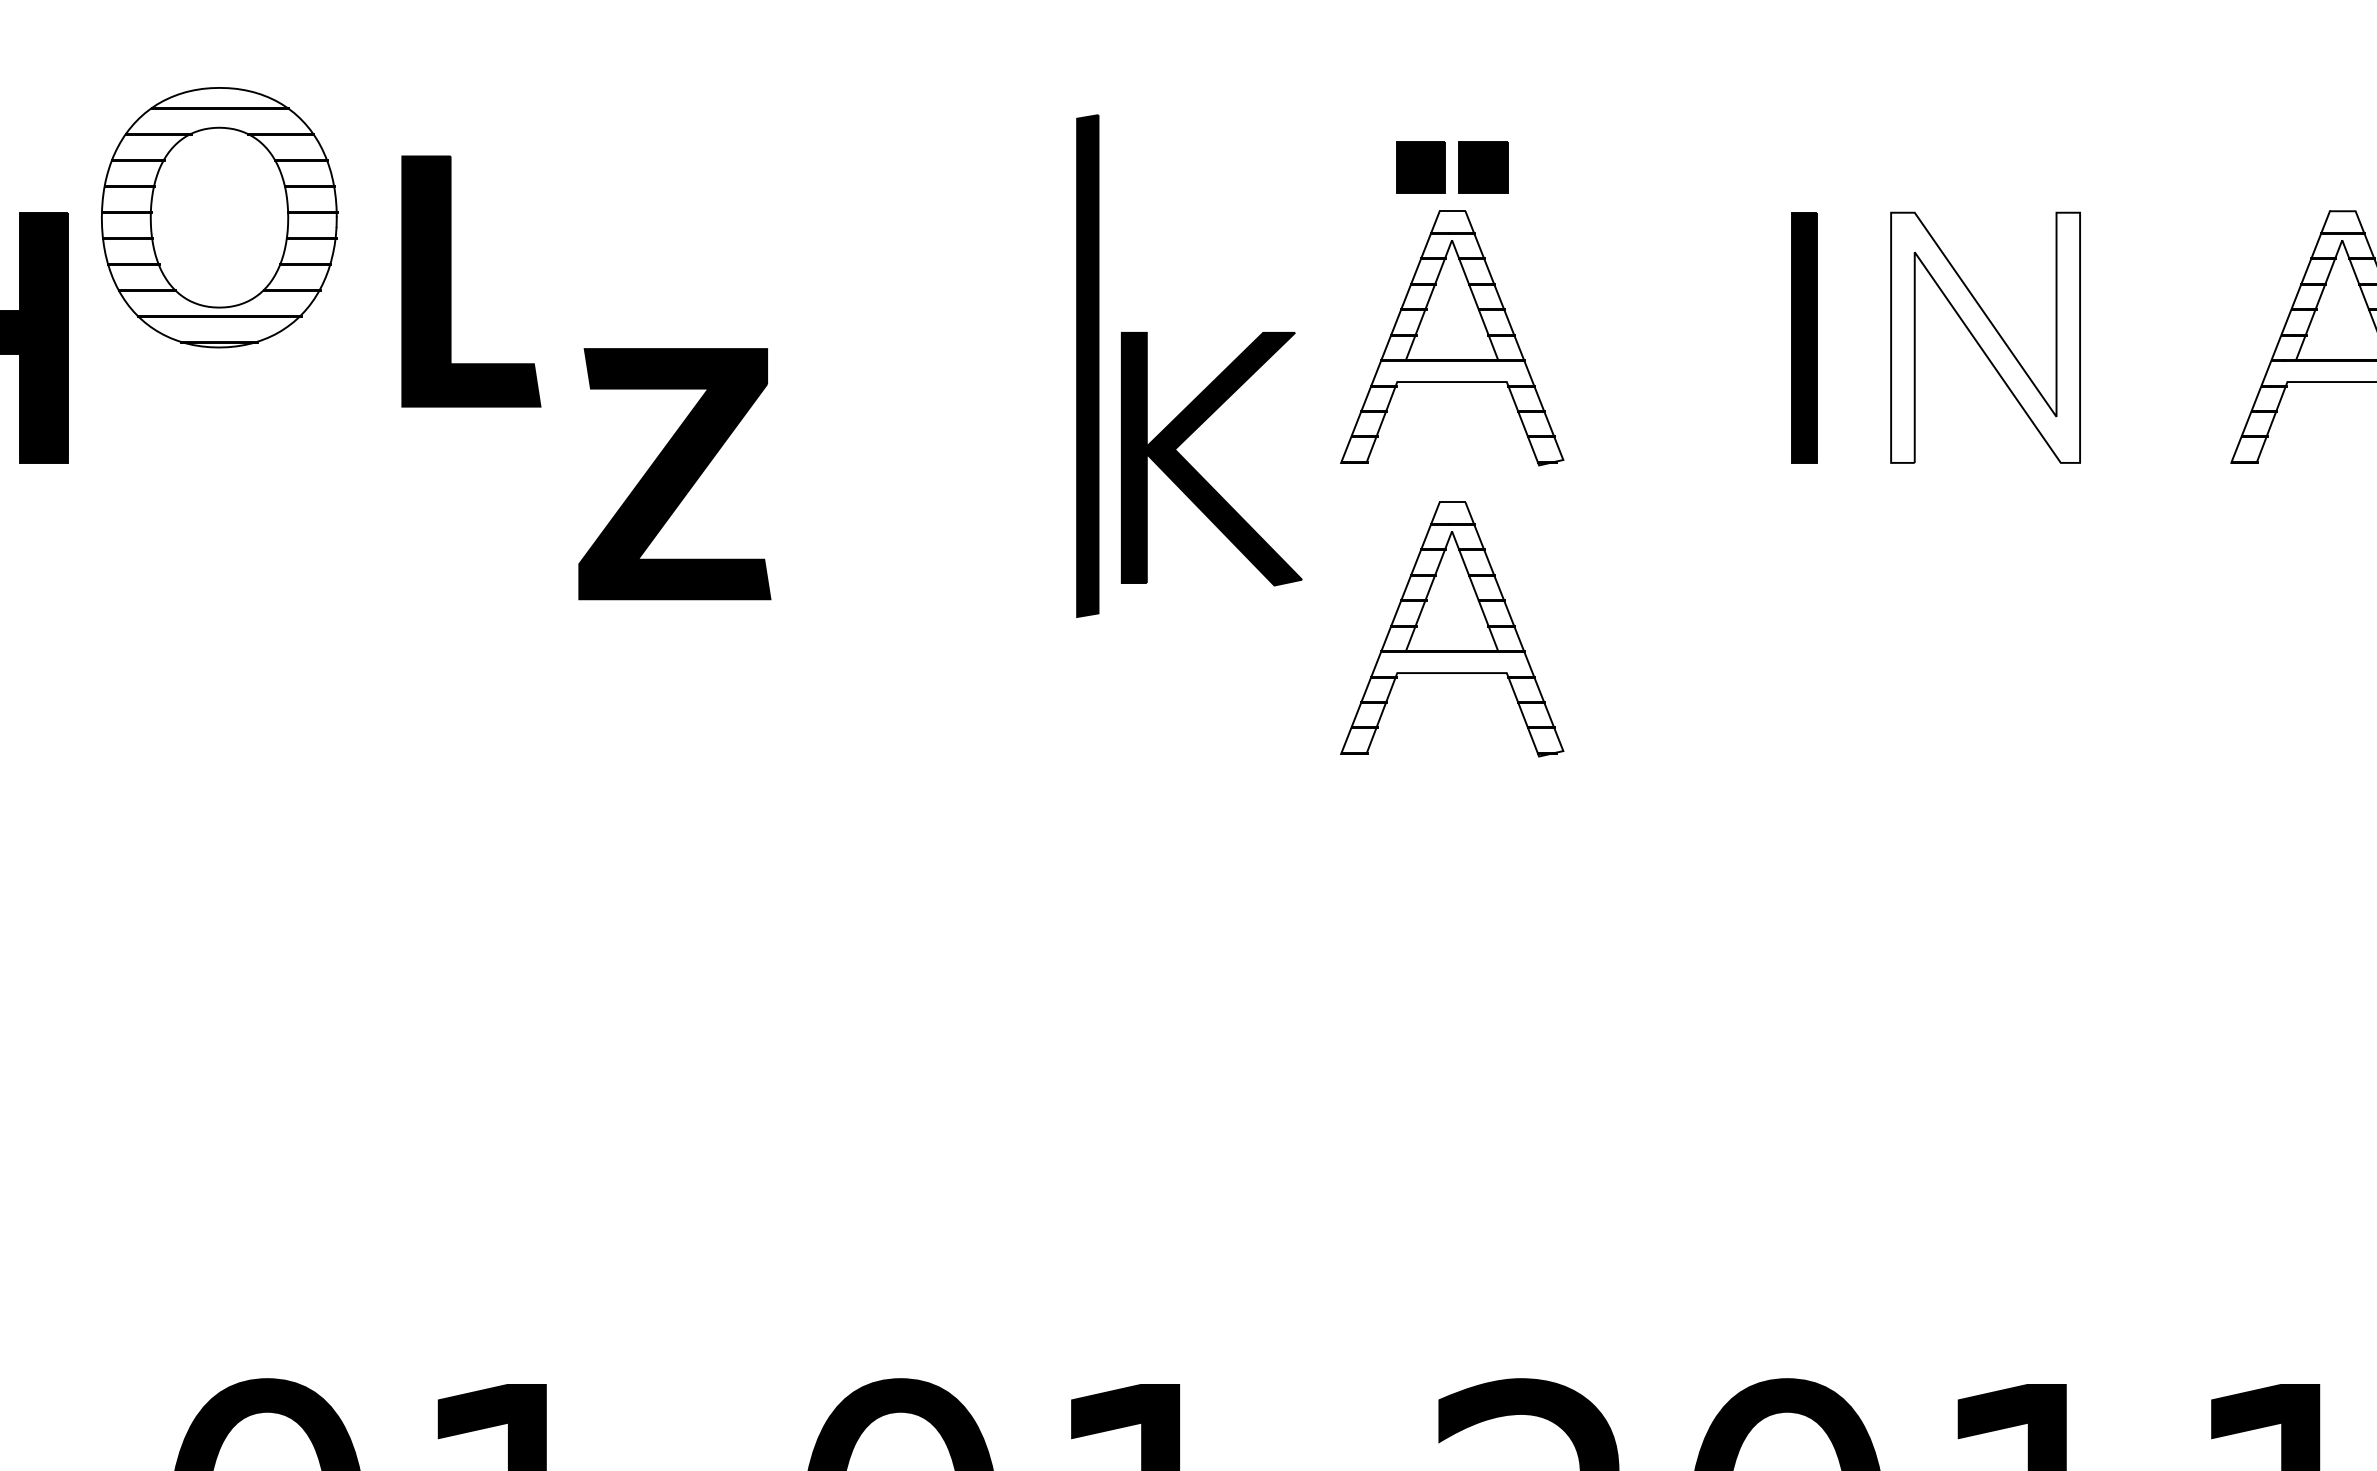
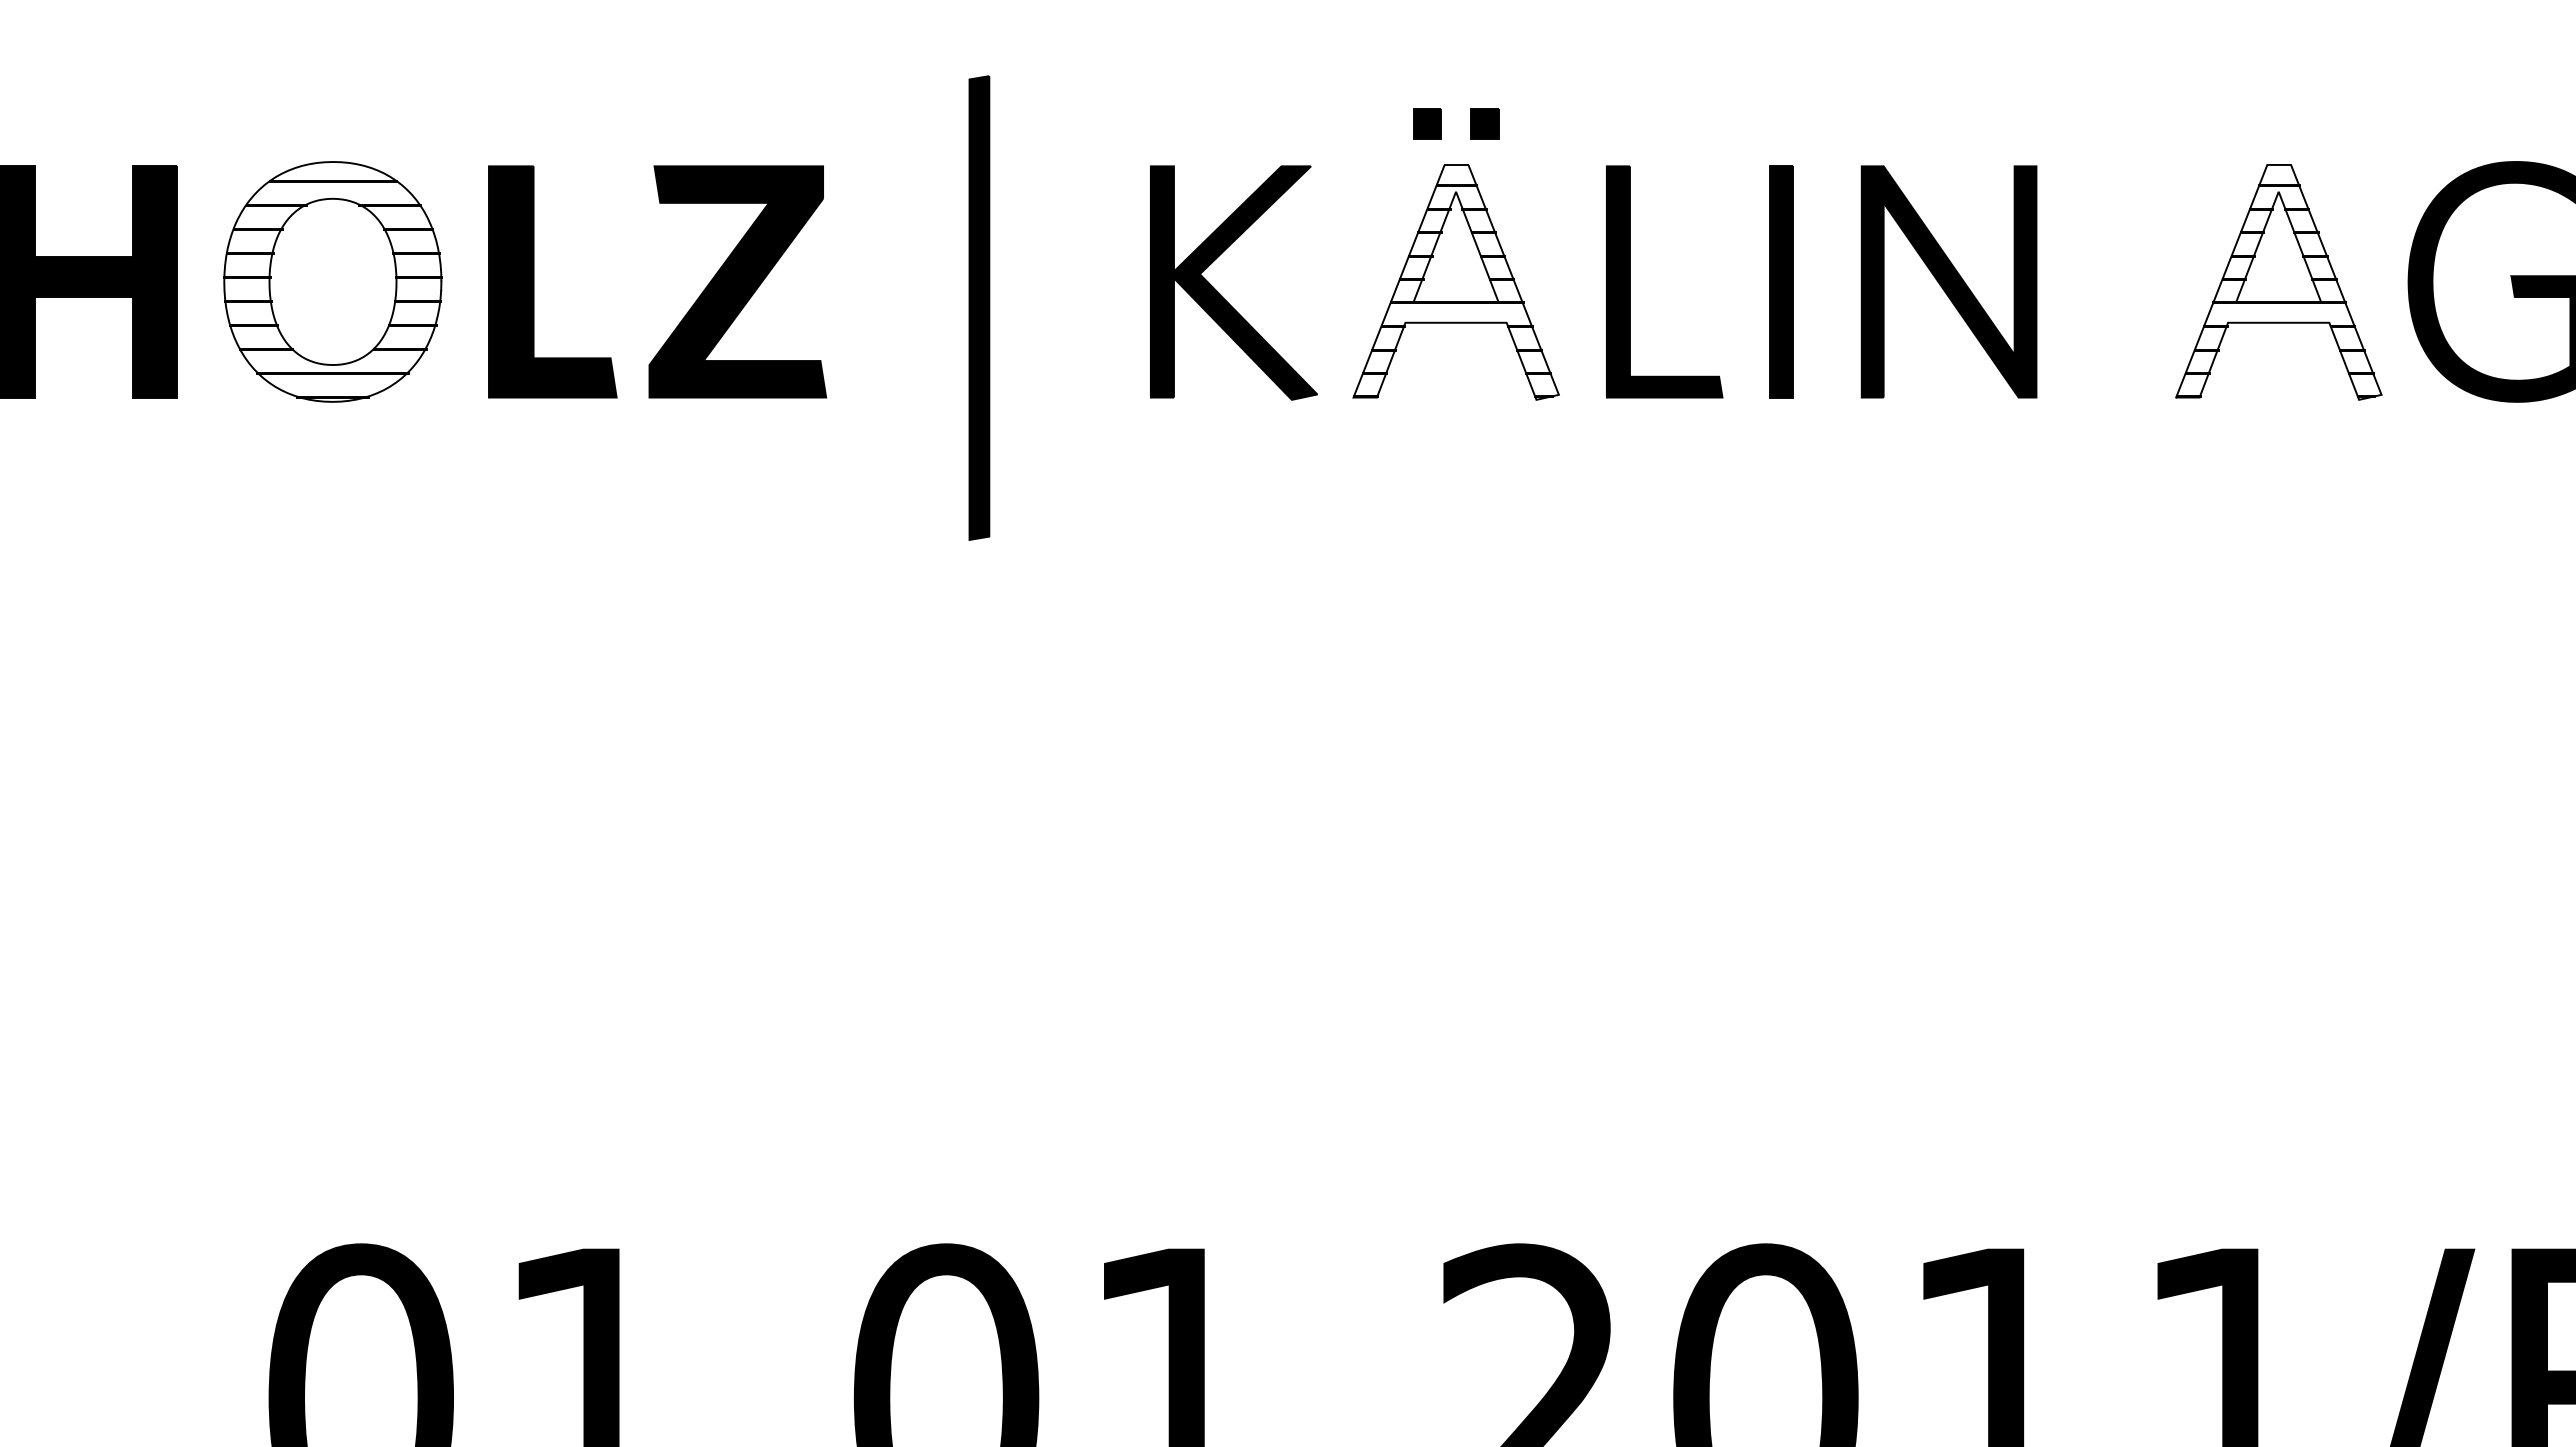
part: (1421, 166) -> (1427, 123), size x0.62
part: (1482, 166) -> (1484, 123), size x0.62
part: (218, 217) -> (332, 281), moved
part: (451, 281) -> (534, 281), moved
part: (1640, 337) -> (1630, 281), added
fill: (1984, 337) -> (1948, 281), added
part: (1087, 365) -> (979, 307), moved
part: (1197, 470) -> (1220, 293), moved
part: (674, 473) -> (737, 281), moved
part: (1451, 629) -> (1455, 551), removed

